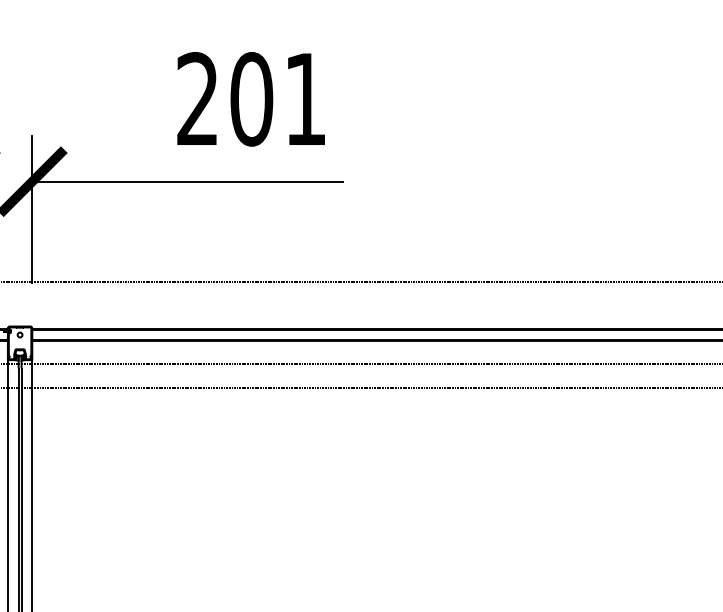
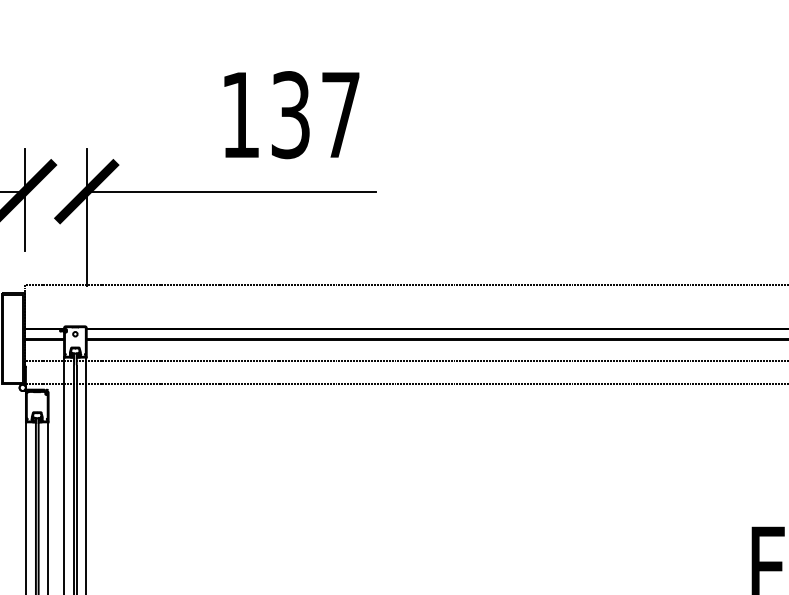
text: (251, 99) -> (290, 115), 201 -> 137

